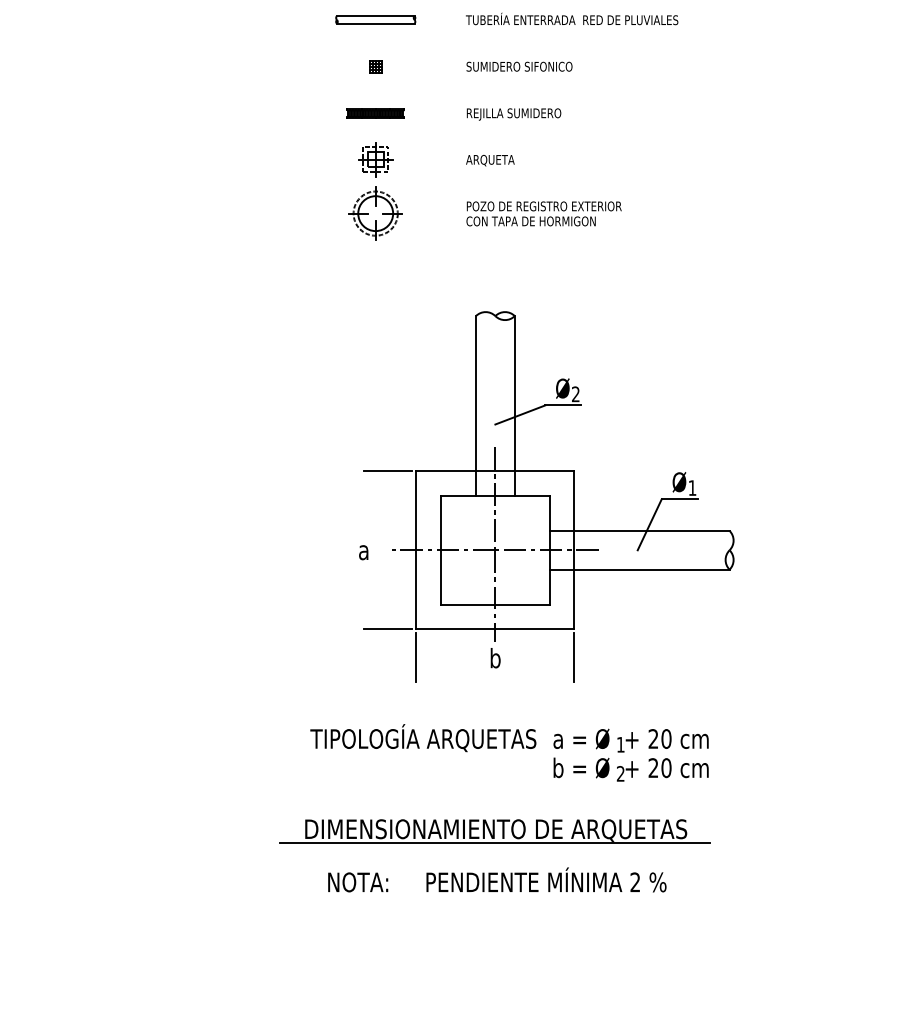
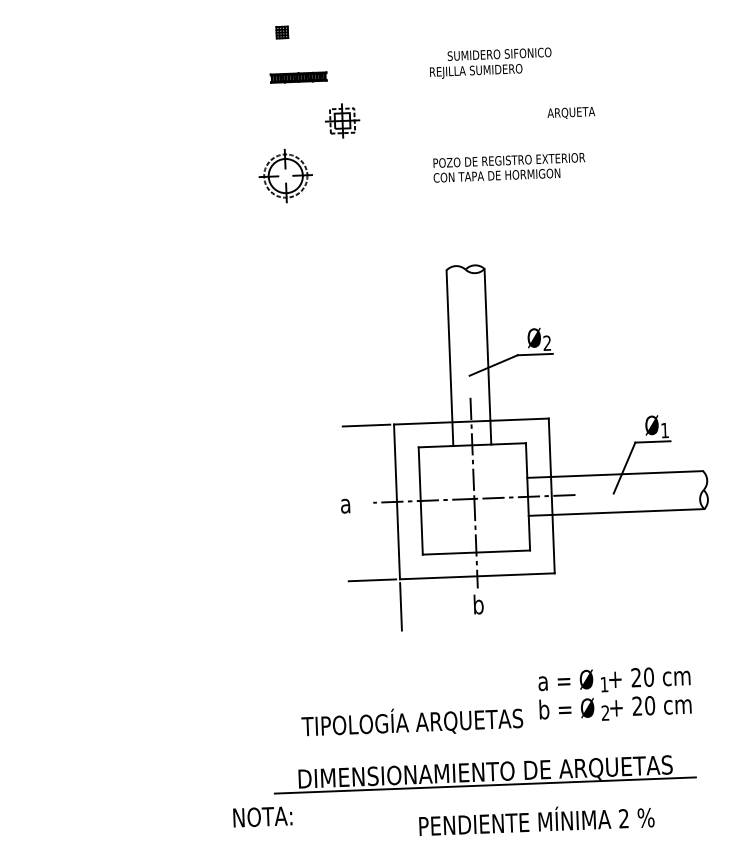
part: (375, 66) -> (282, 31), moved
text: (519, 66) -> (499, 54), moved
part: (375, 113) -> (298, 77), moved
text: (490, 160) -> (571, 113), moved
part: (375, 213) -> (285, 175), moved
line: (574, 657) -> (555, 600), removed
text: (423, 738) -> (412, 722), moved
text: (358, 882) -> (263, 817), moved

